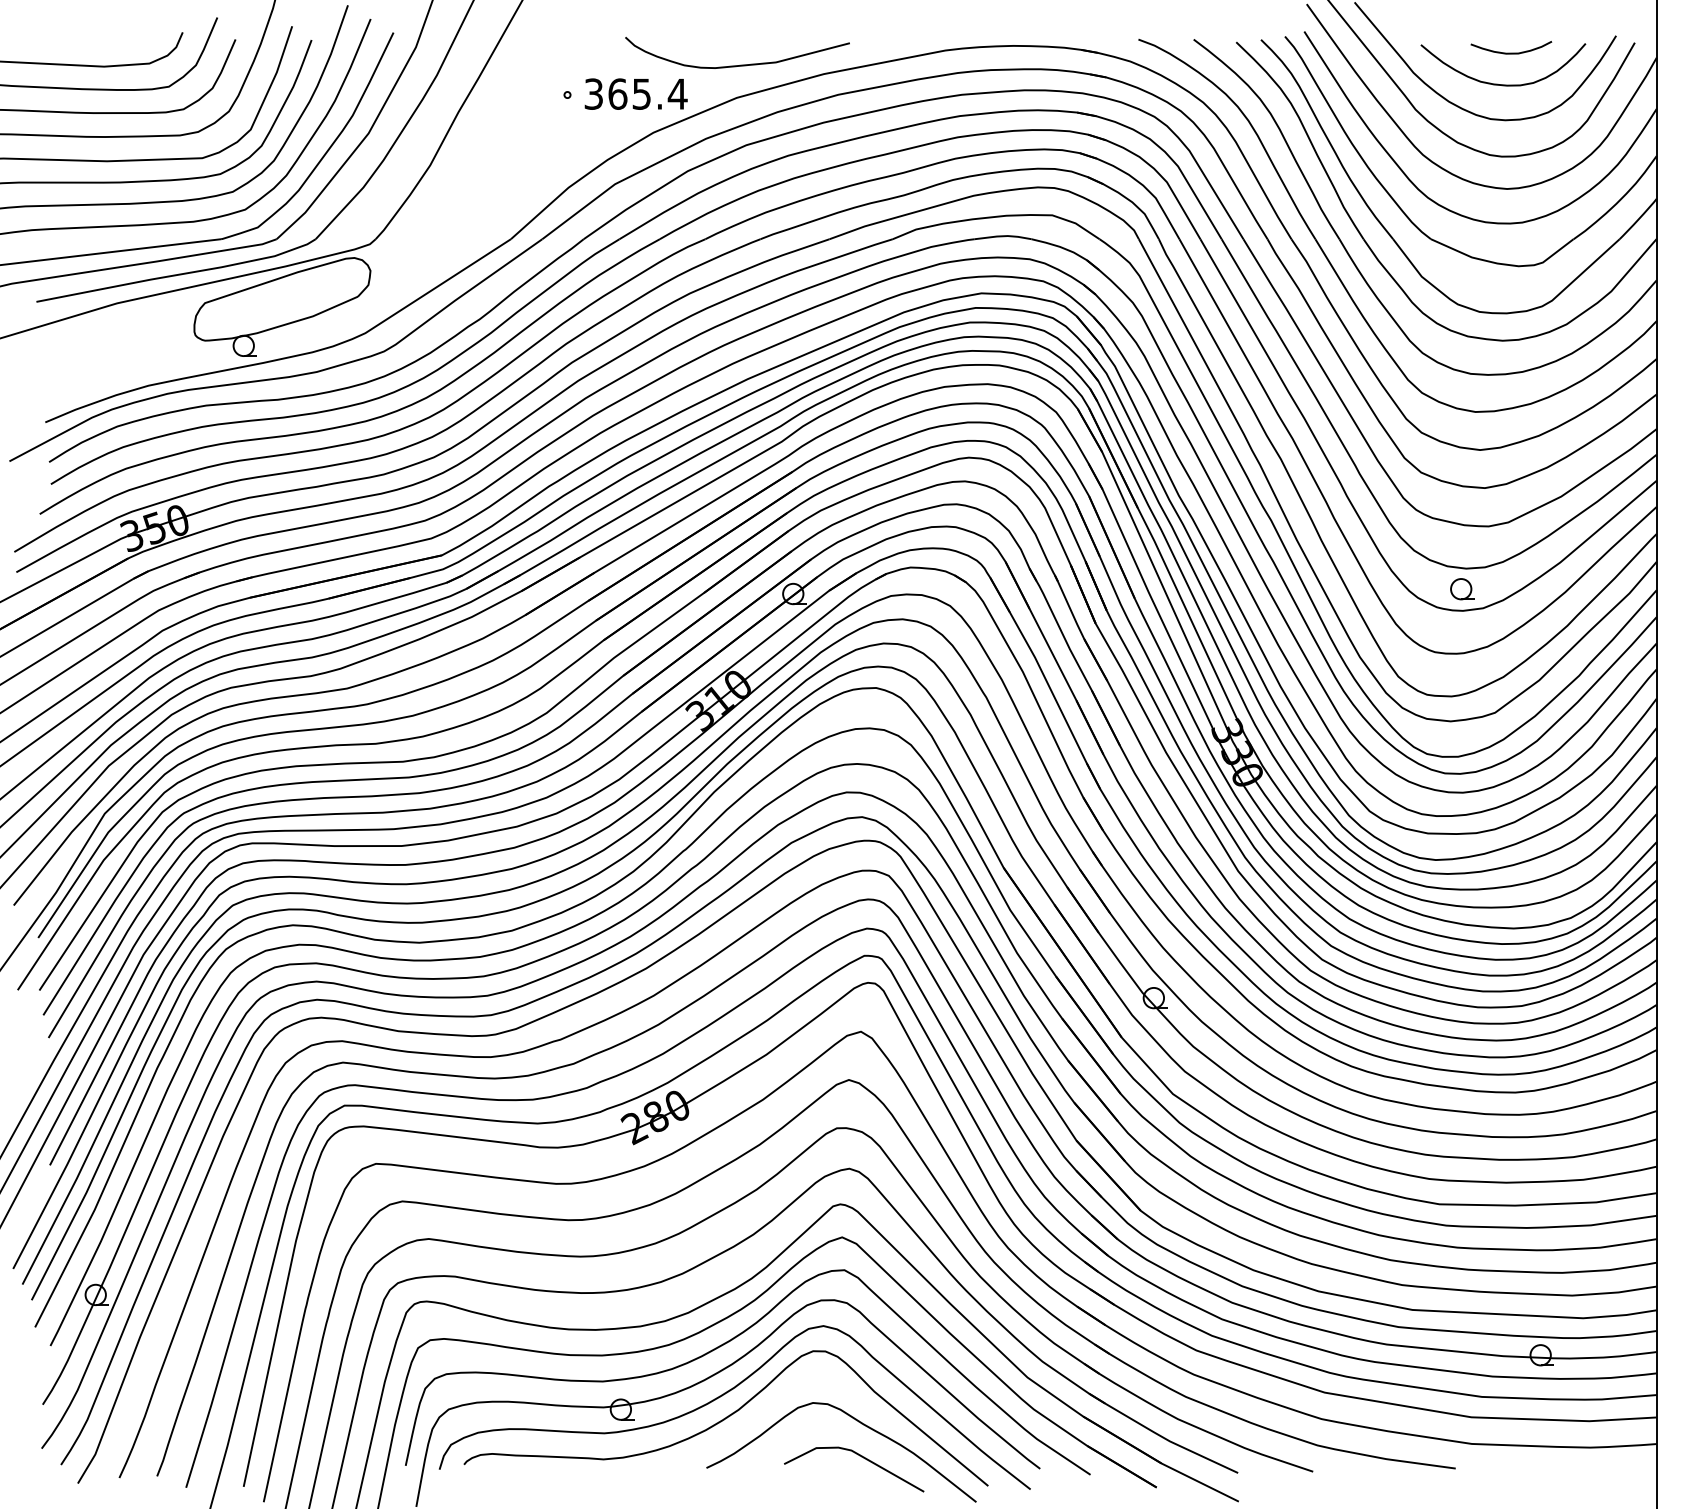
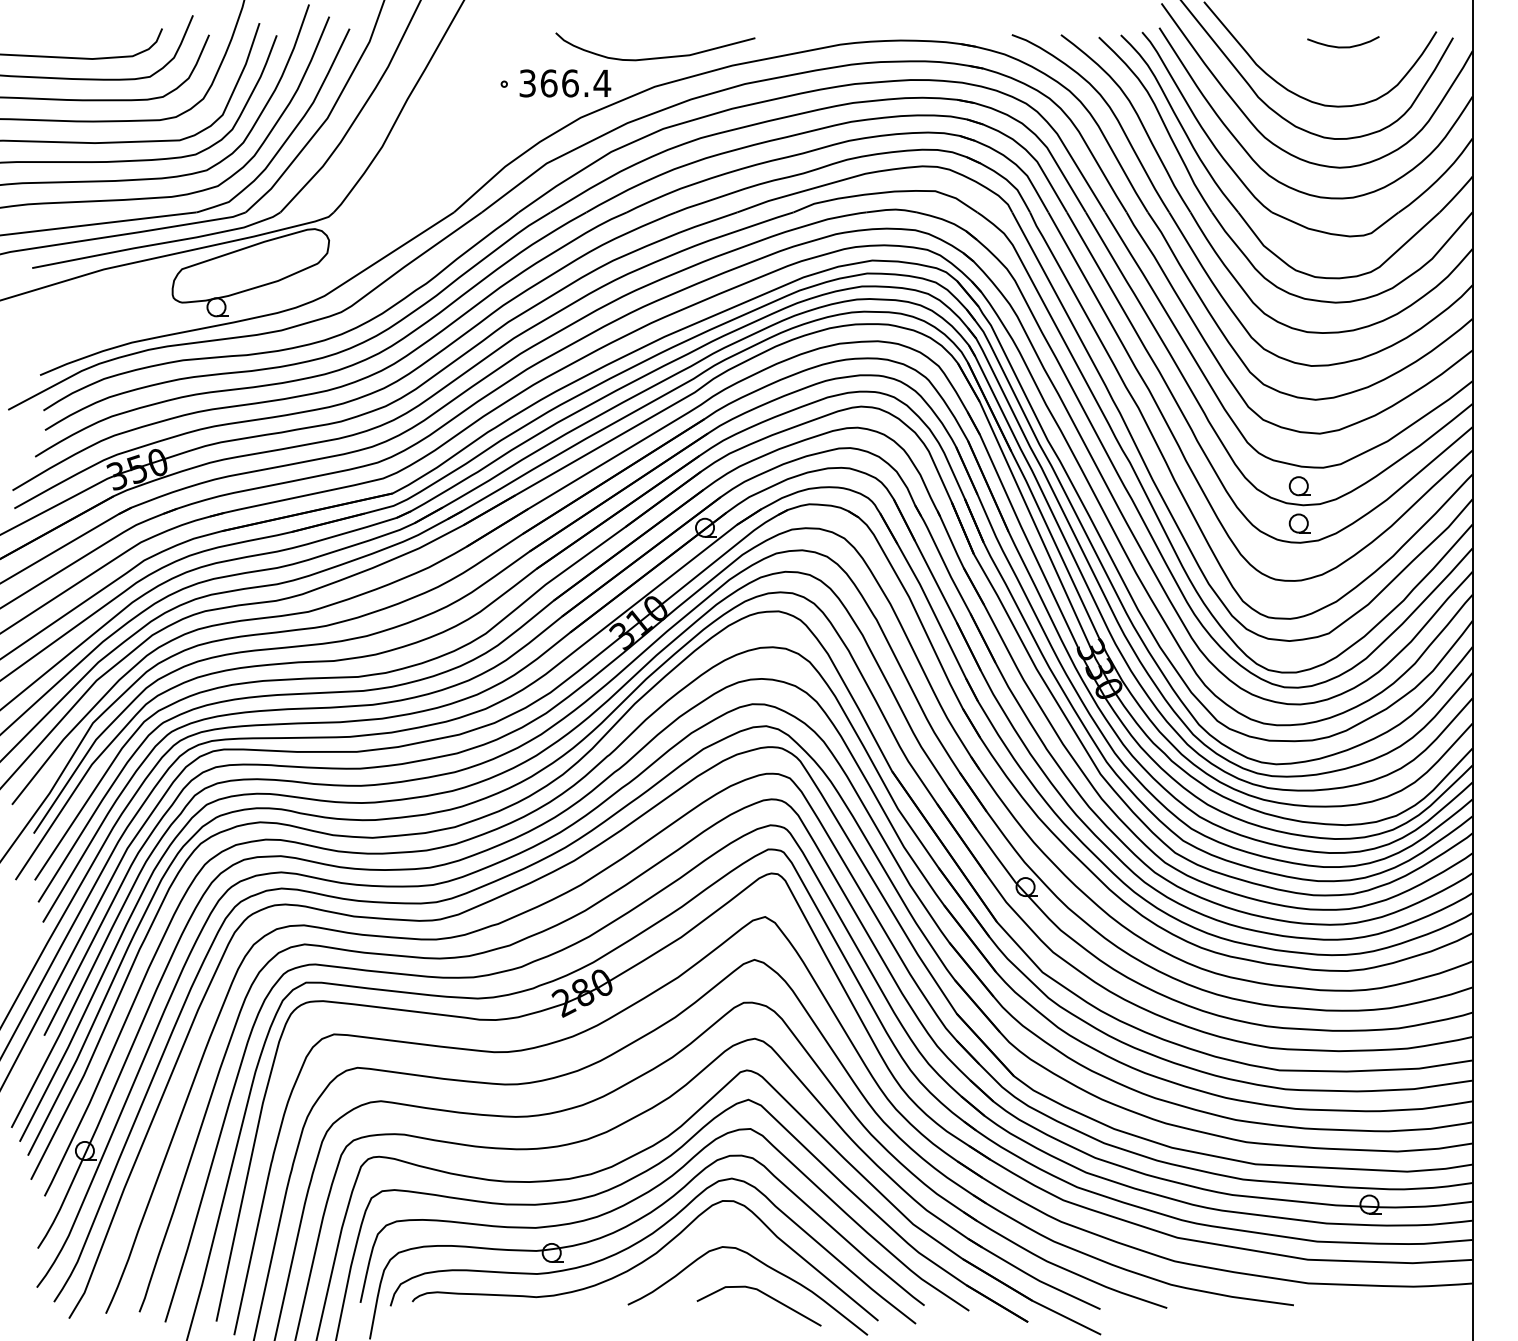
curve: (1497, 83) -> (1331, 73), removed
text: (641, 93) -> (570, 82), 365.4 -> 366.4
part: (1462, 547) -> (1299, 486), added

